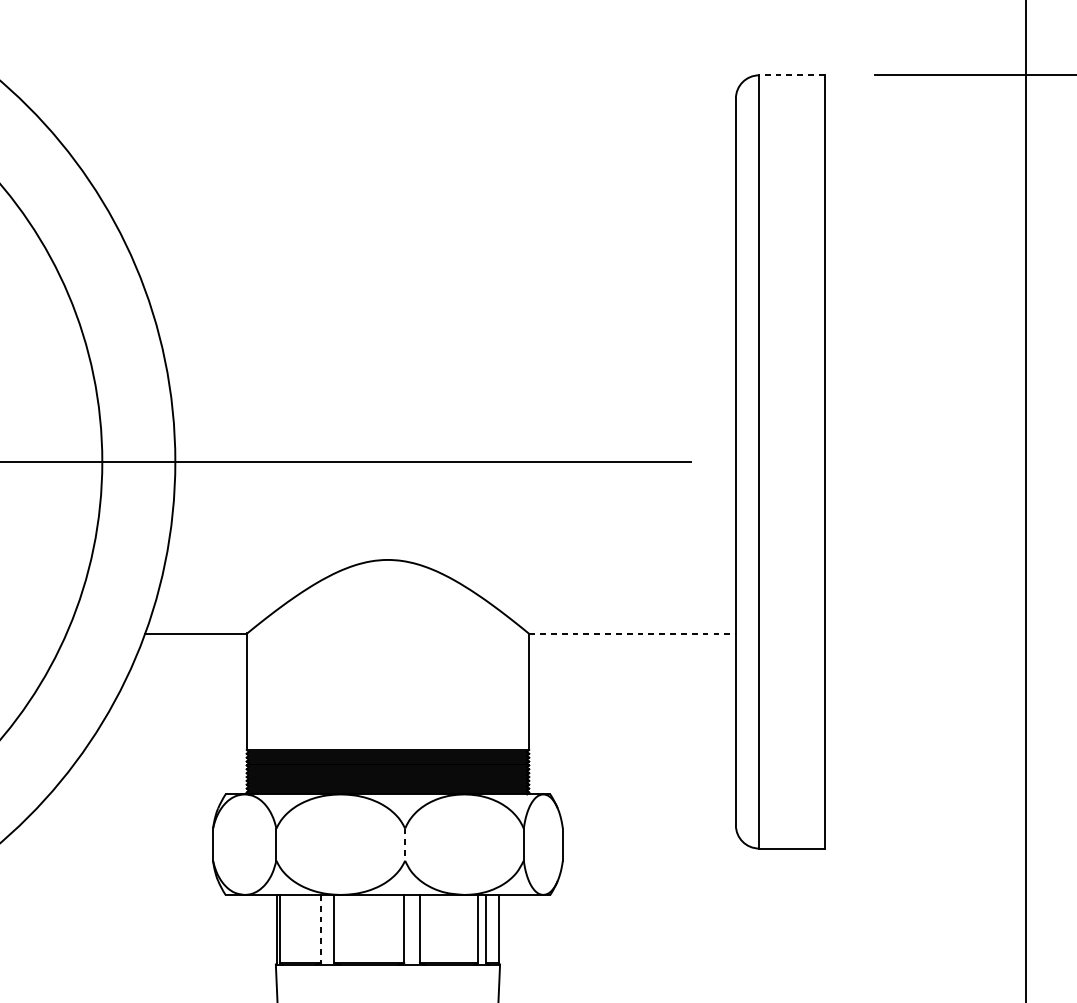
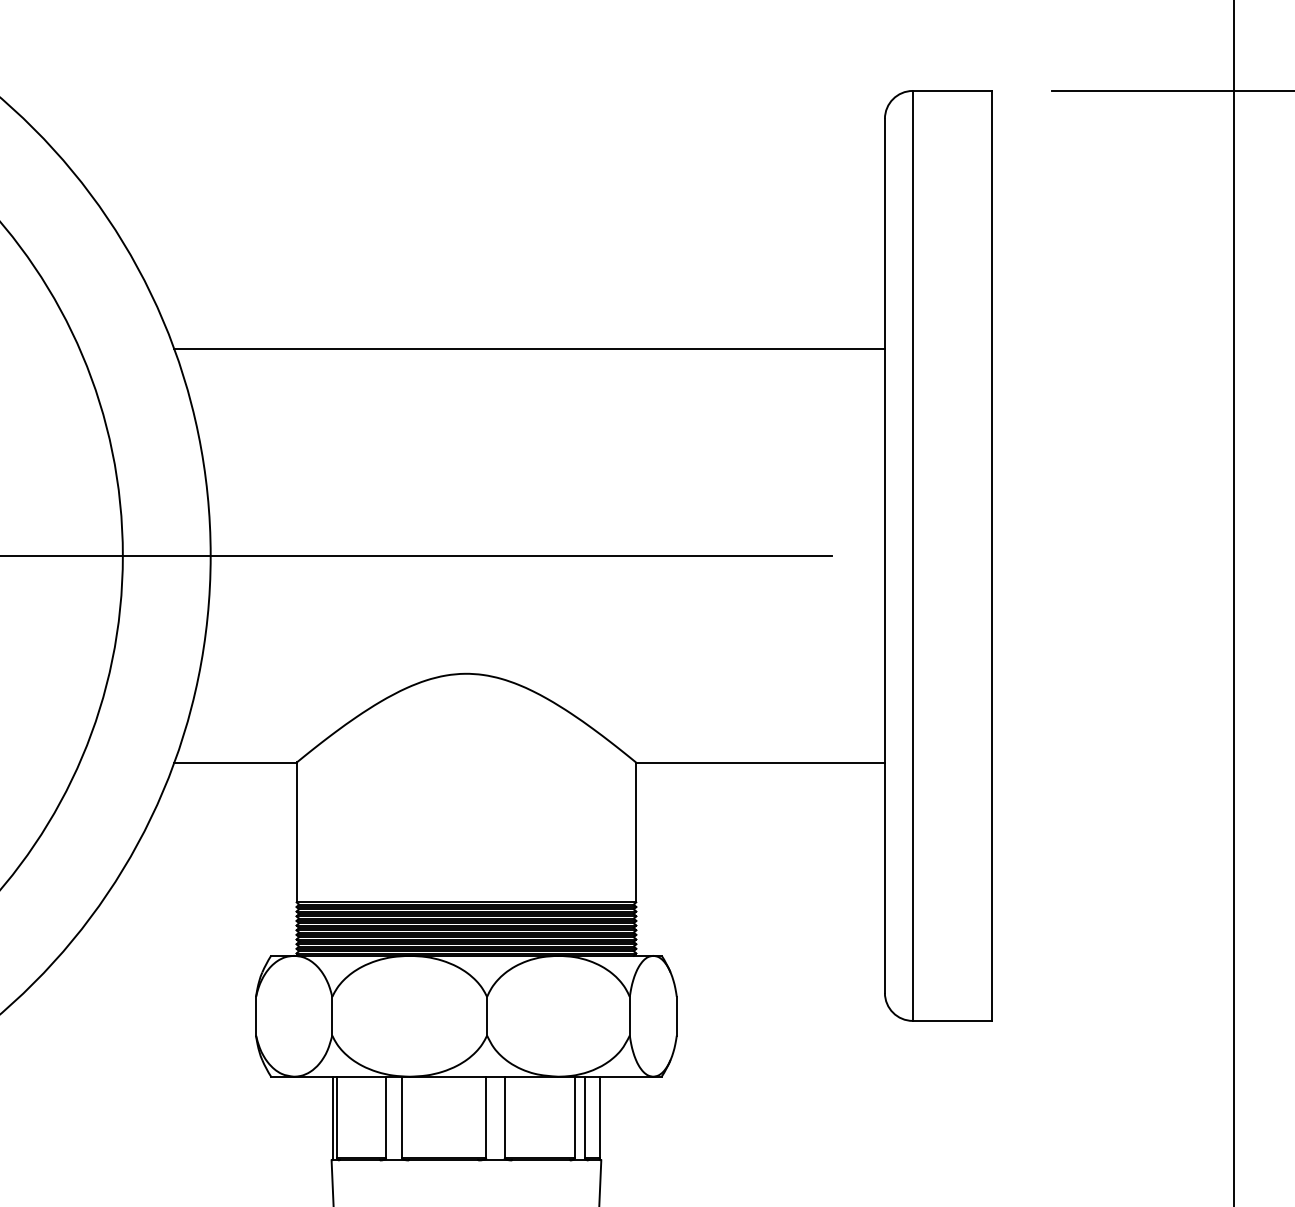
line: (792, 74) -> (952, 90), dashed -> solid
line: (440, 290) -> (529, 349), added
line: (633, 633) -> (761, 762), dashed -> solid
line: (405, 844) -> (487, 1016), dashed -> solid
line: (321, 928) -> (386, 1117), dashed -> solid

